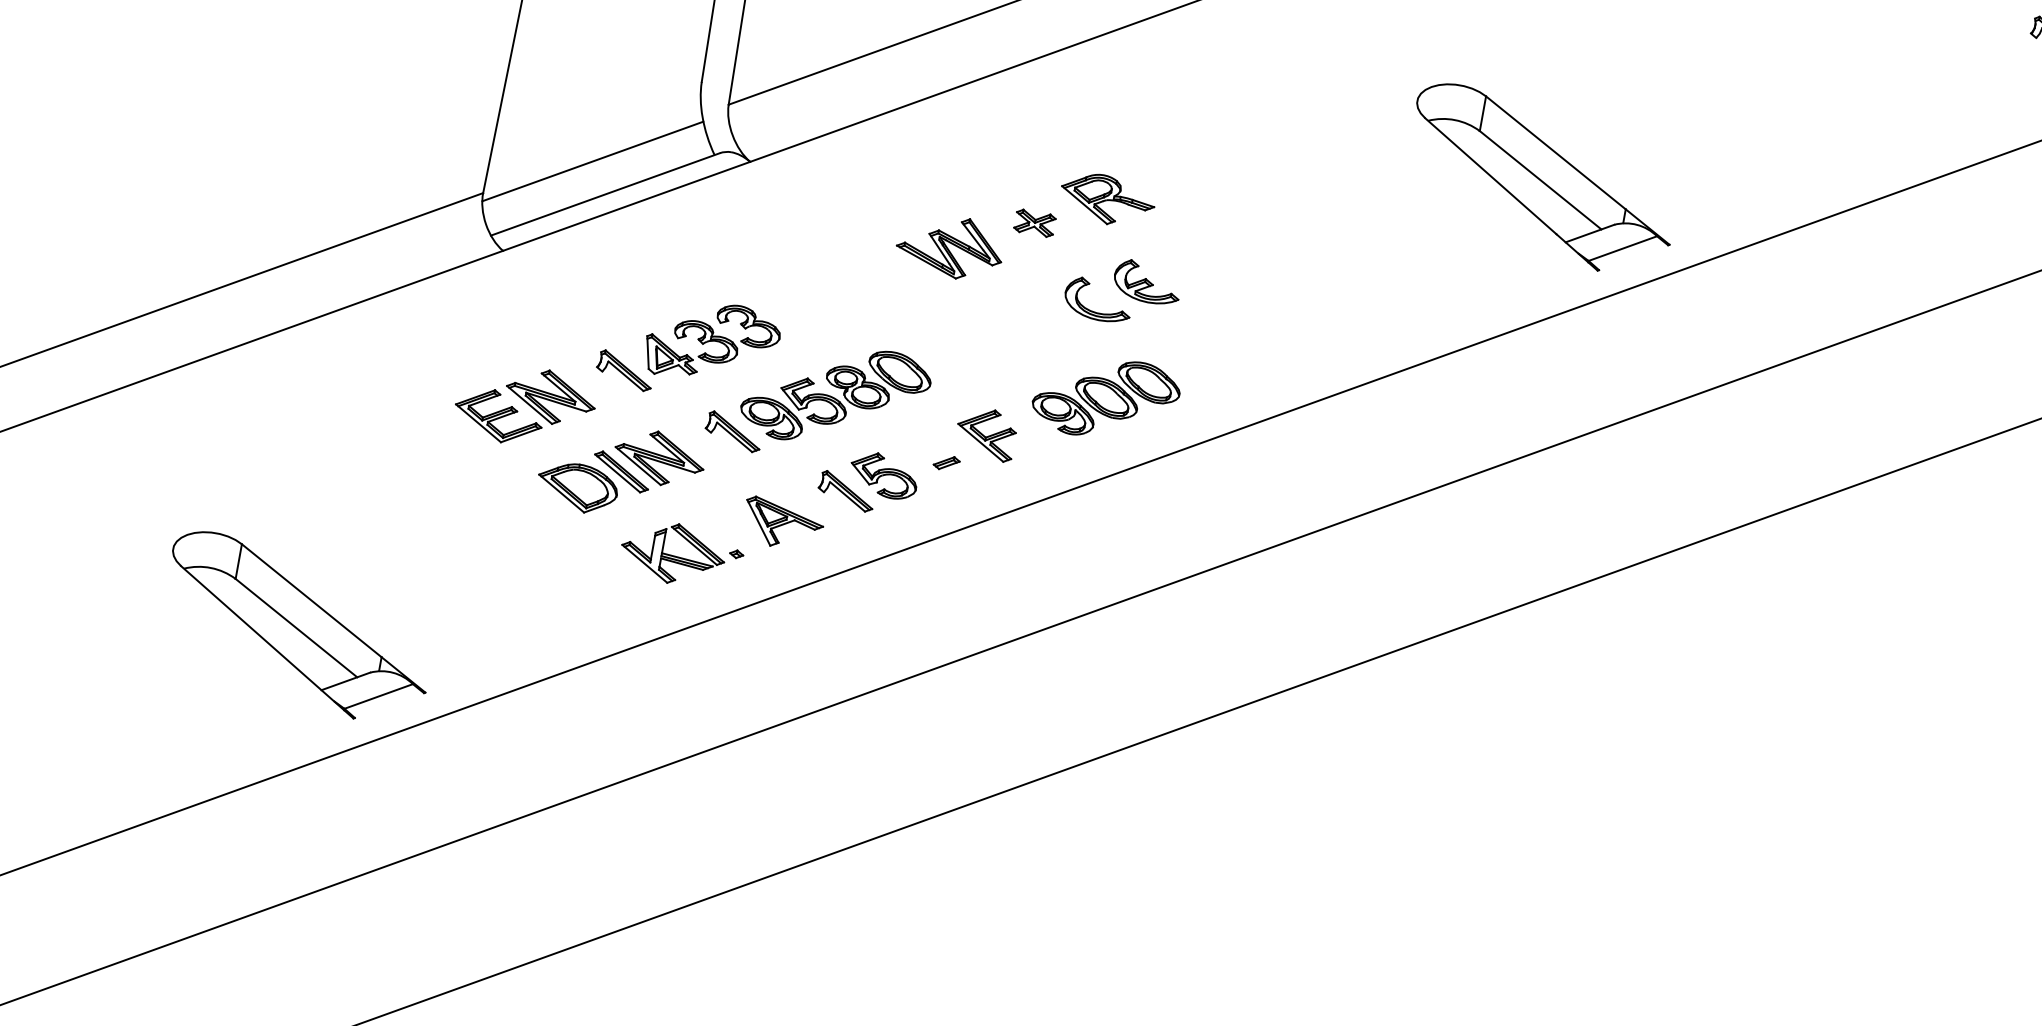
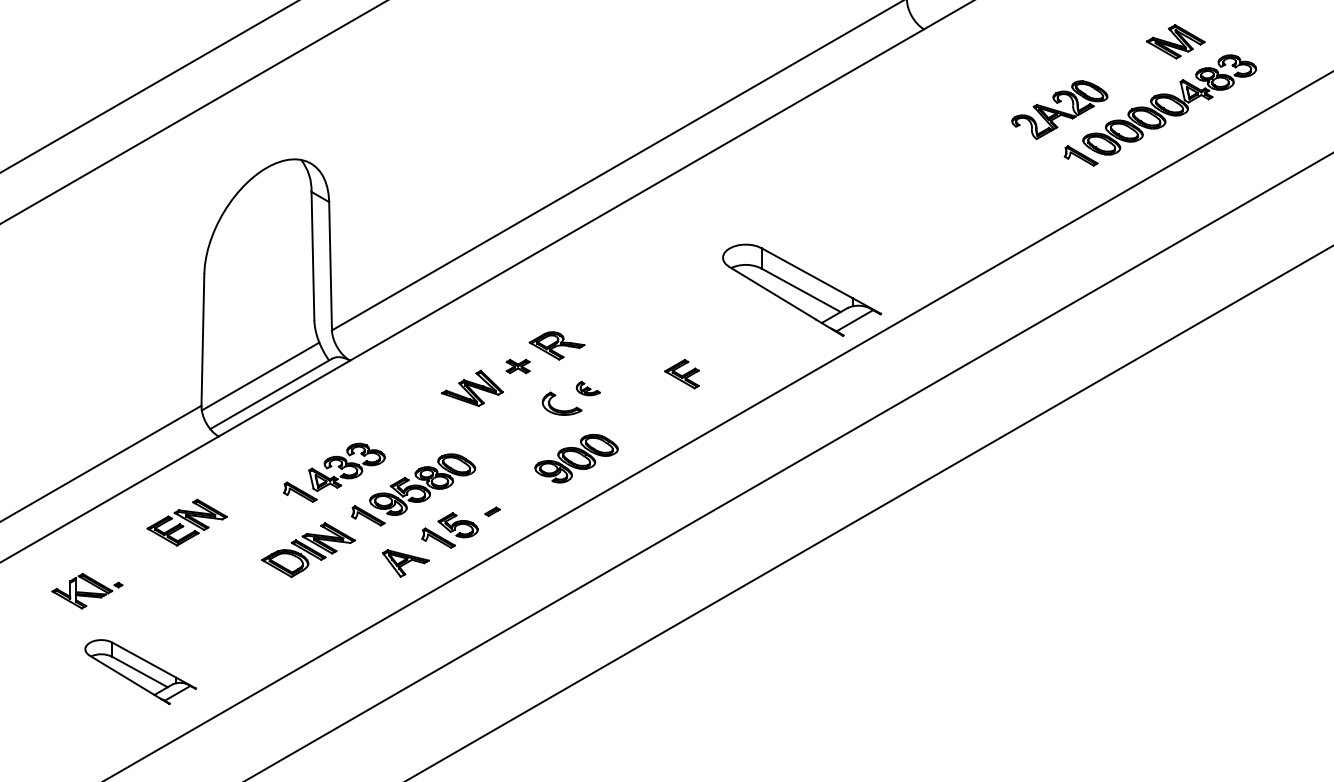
part: (1148, 282) -> (588, 388), size x0.6
part: (524, 405) -> (186, 522), moved
part: (985, 432) -> (681, 373), moved
part: (682, 553) -> (87, 590), moved
part: (297, 627) -> (140, 671), size x0.7

